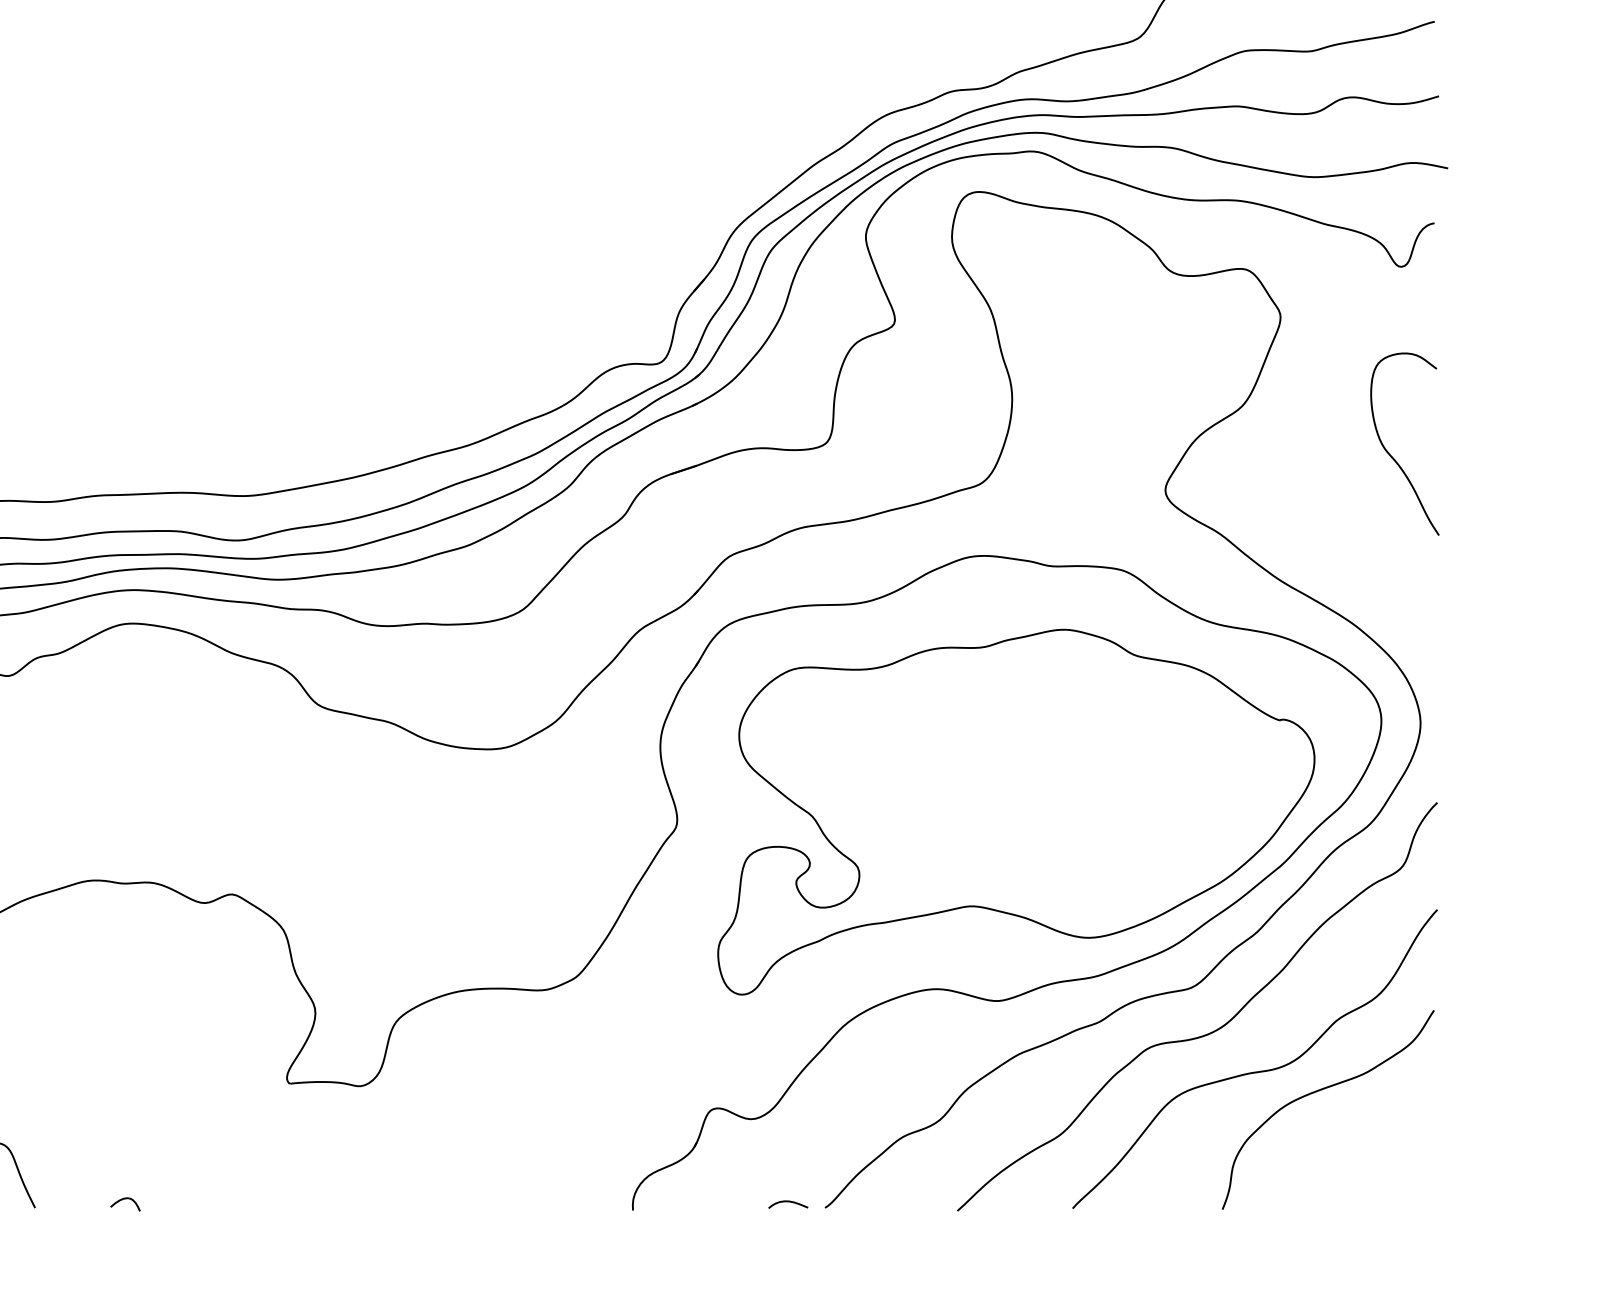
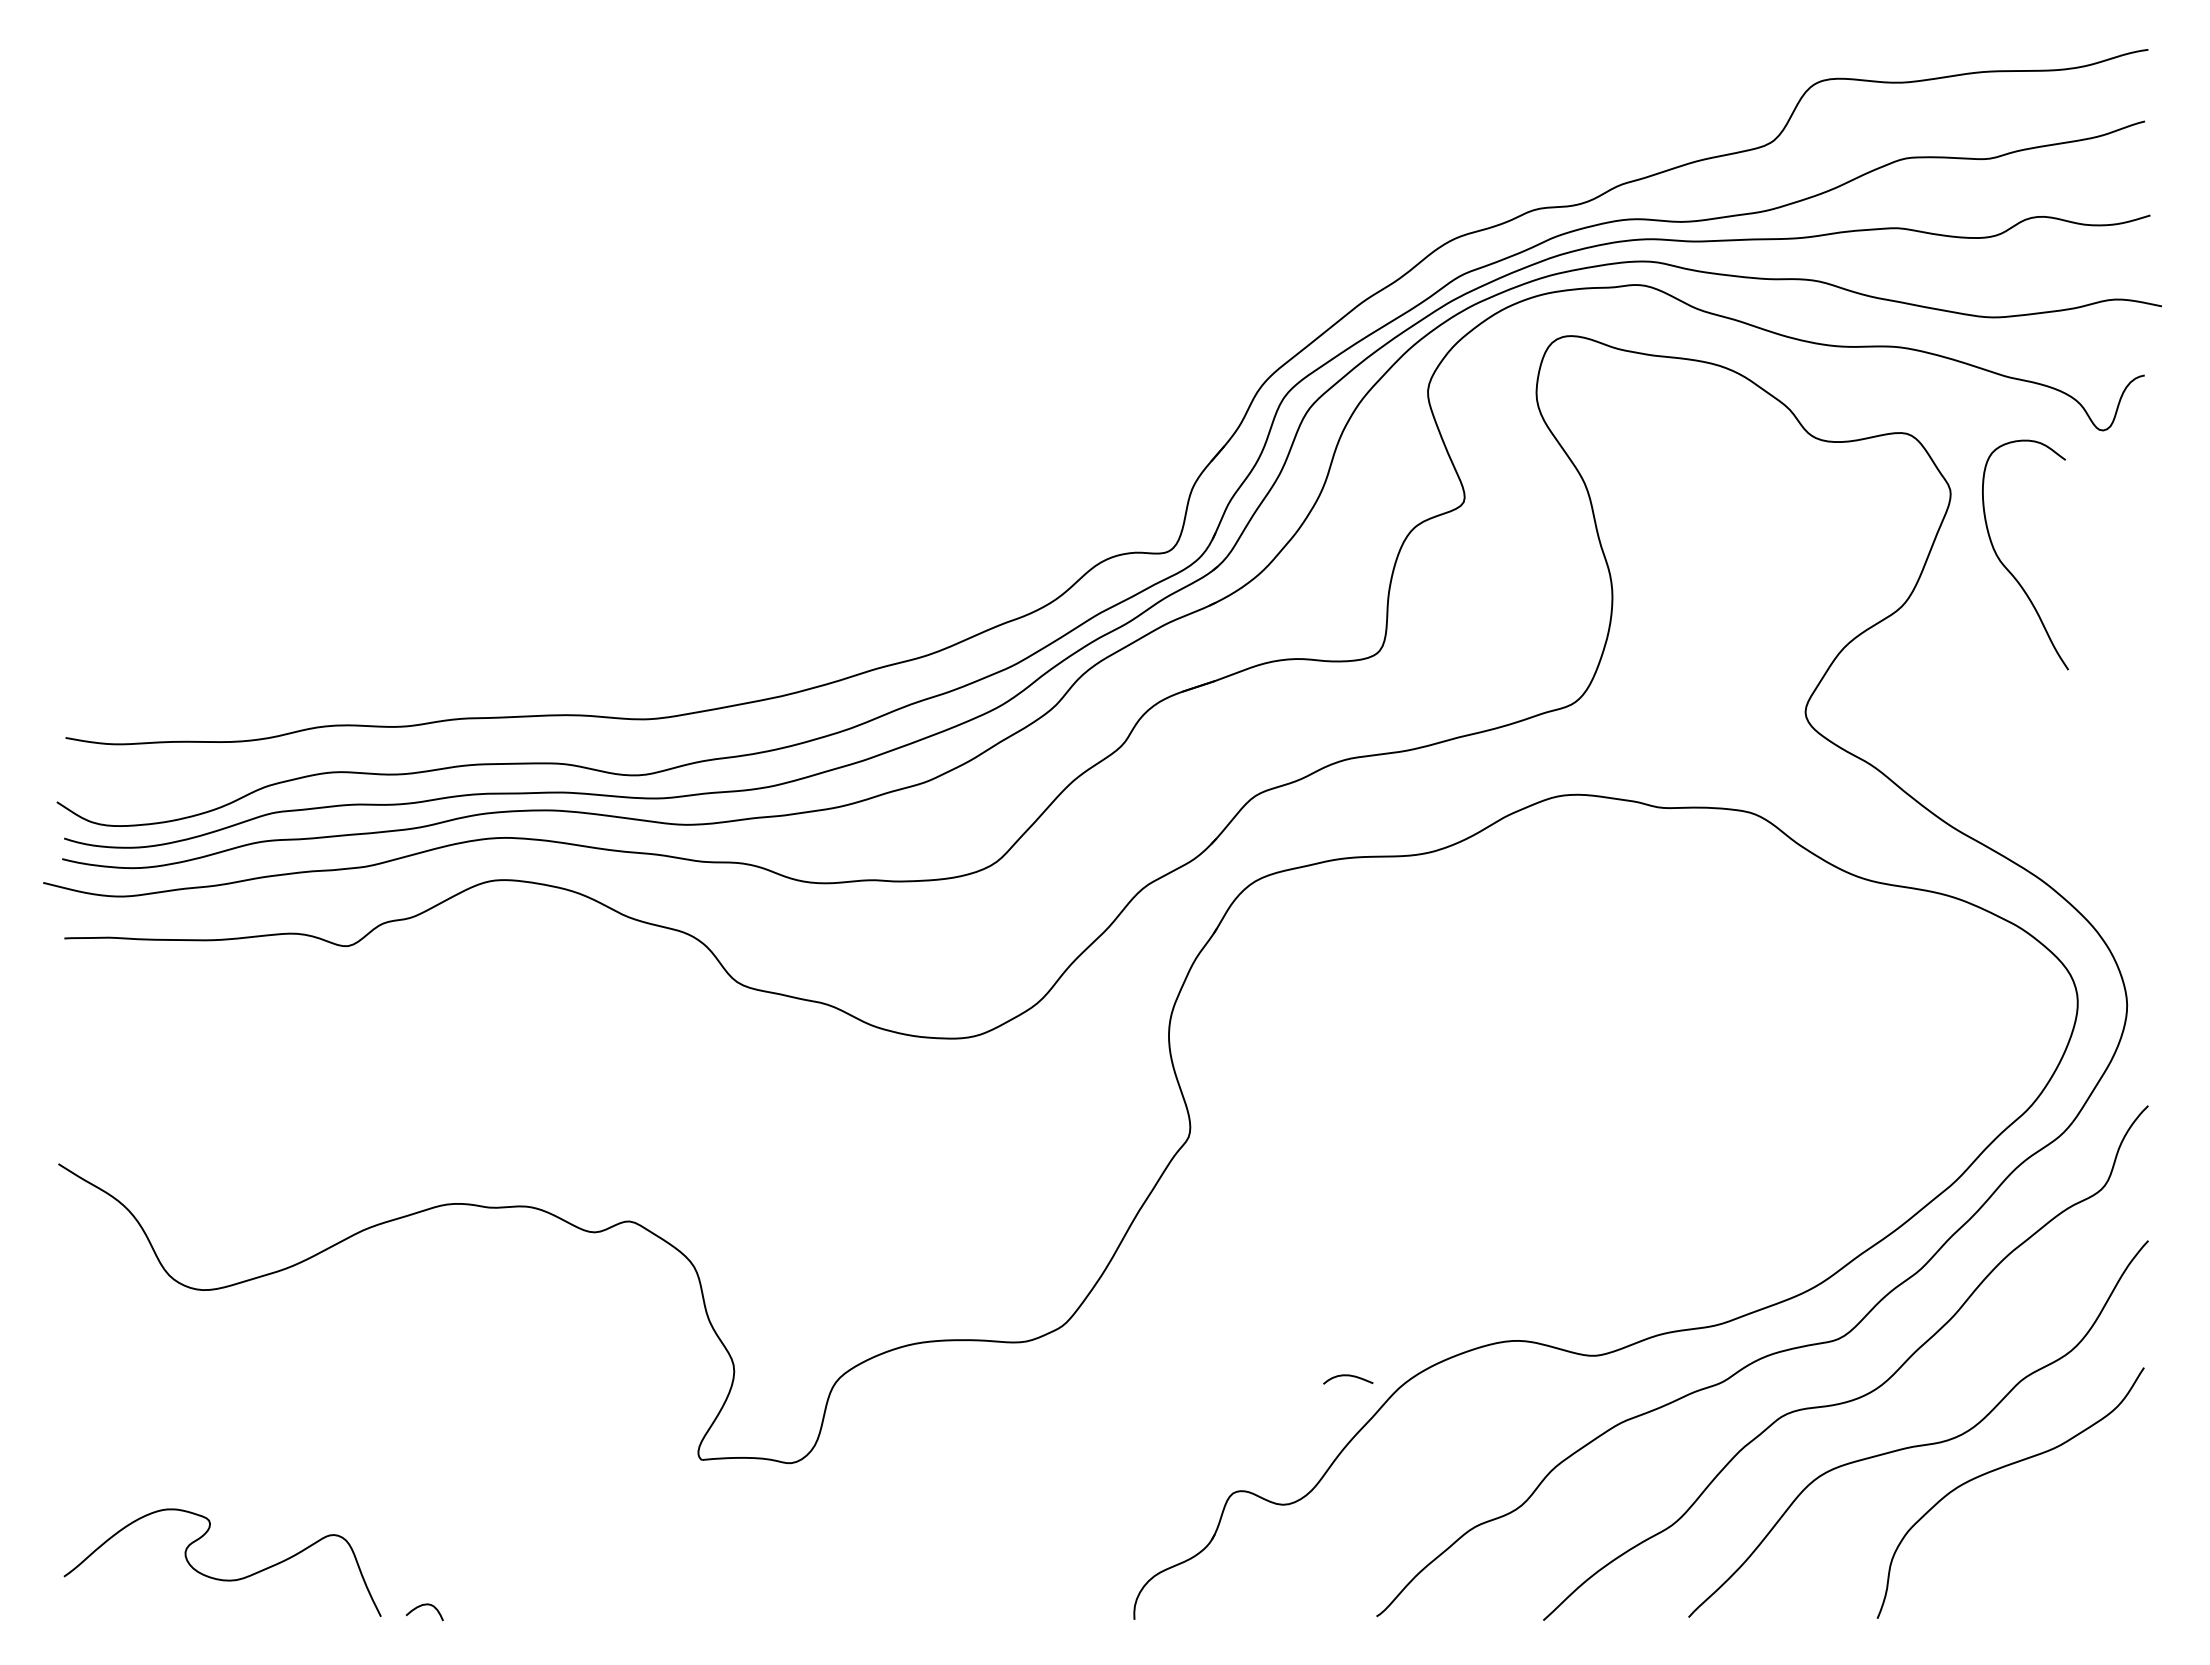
curve: (1392, 456) -> (2009, 570), moved
part: (1016, 811) -> (1617, 1117), removed
curve: (122, 1199) -> (421, 1606), moved
curve: (788, 1202) -> (1348, 1376), moved

